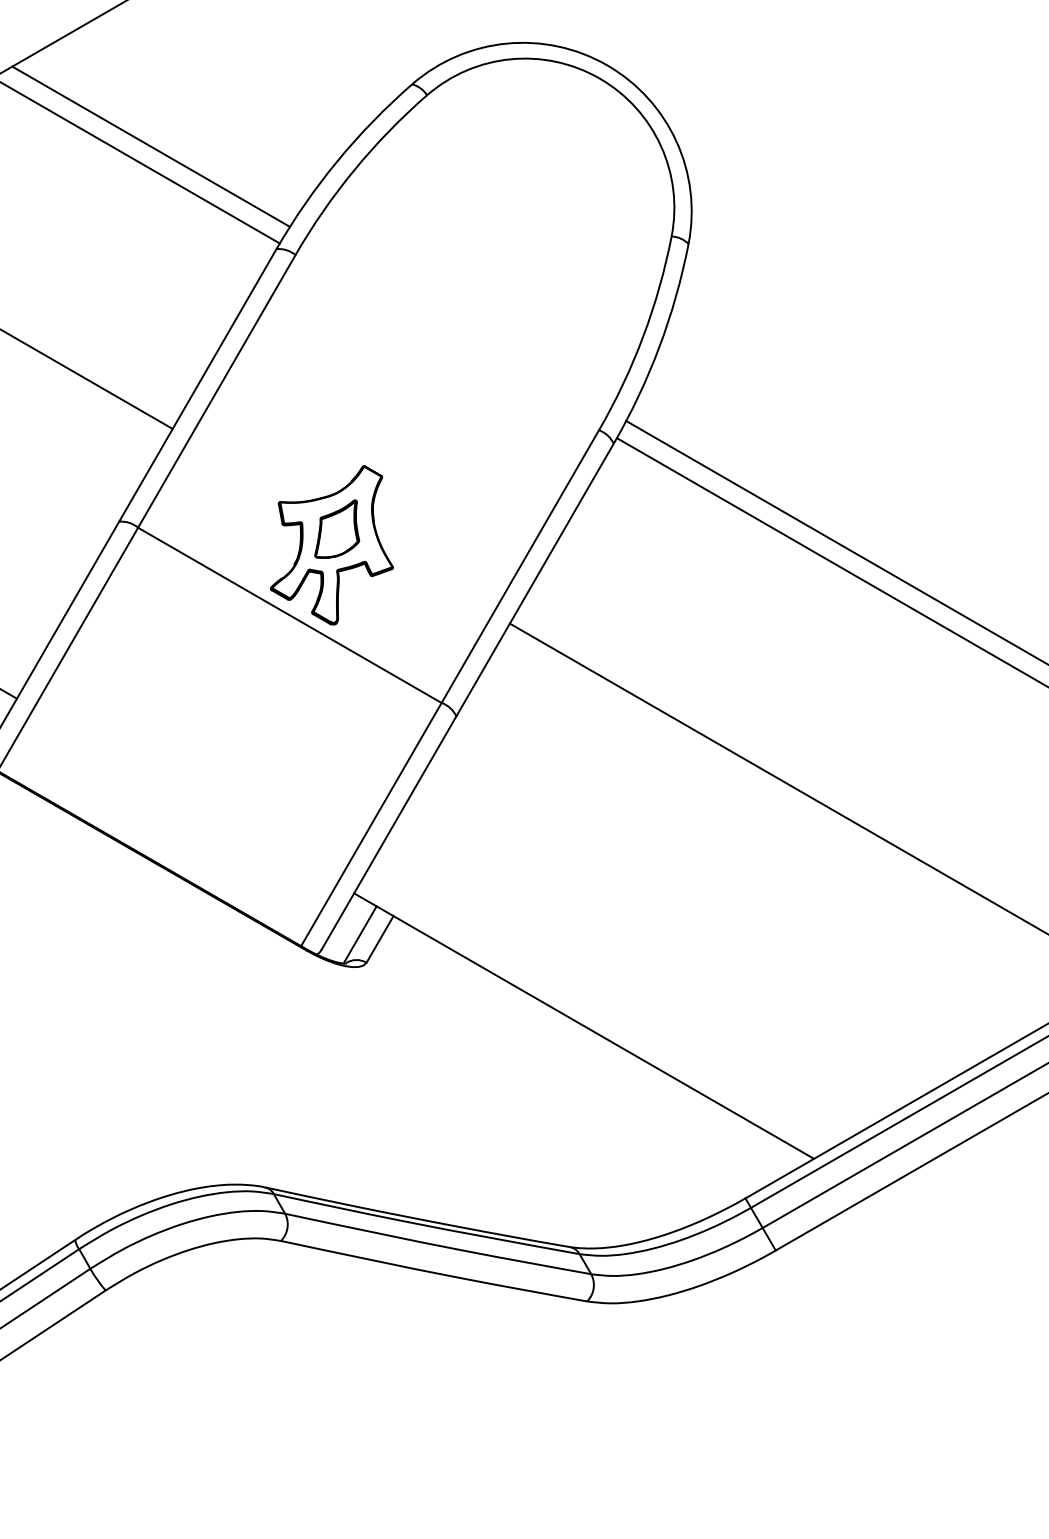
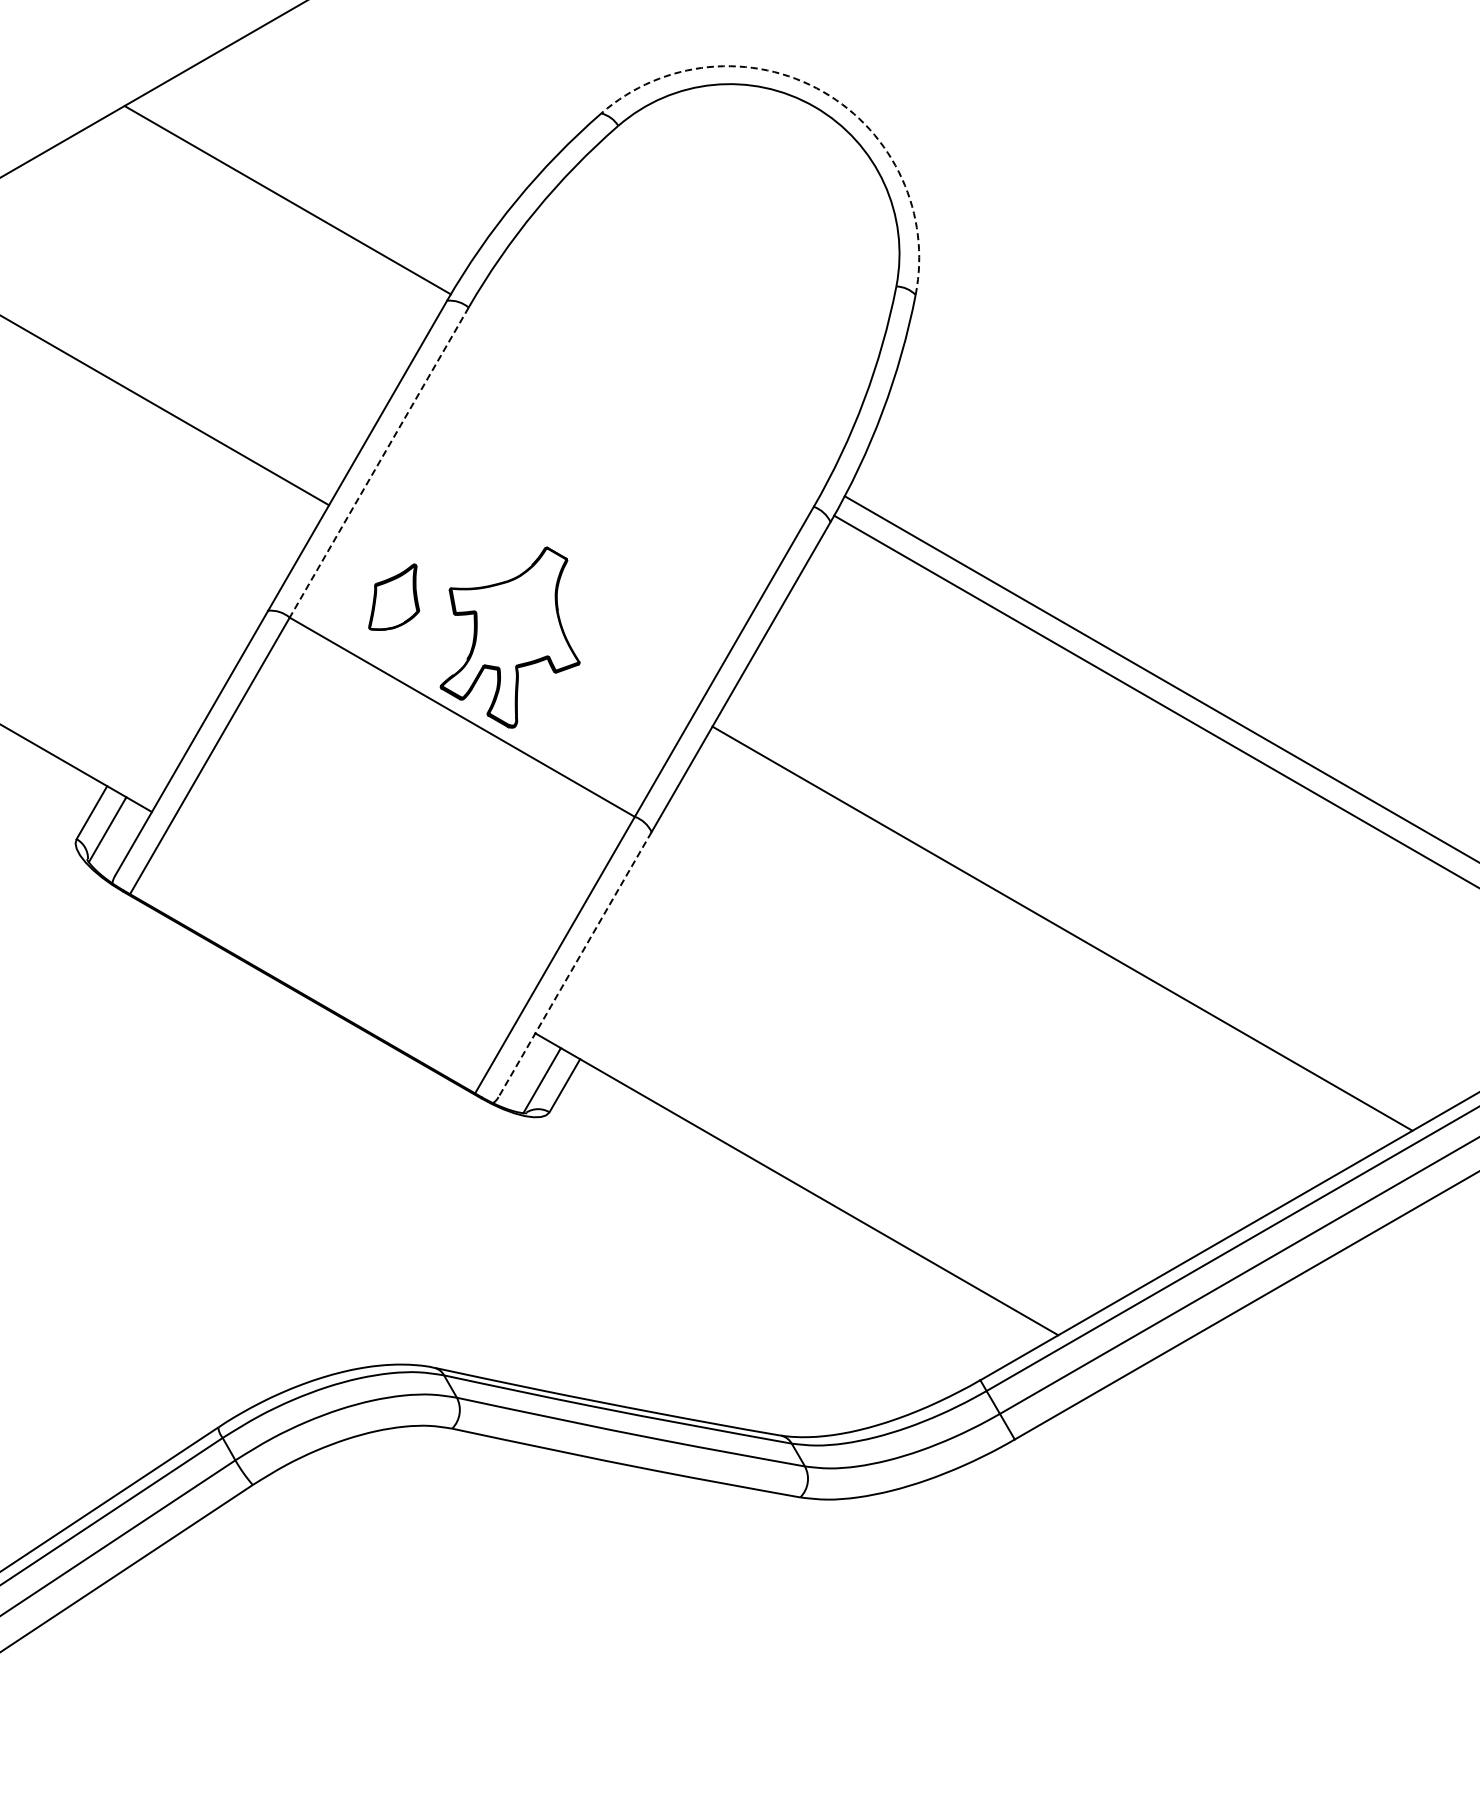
arc: (607, 65) -> (823, 91), solid -> dashed
line: (151, 146) -> (304, 184), removed
line: (216, 392) -> (378, 463), solid -> dashed
part: (337, 528) -> (394, 596), moved
line: (389, 832) -> (575, 964), solid -> dashed

